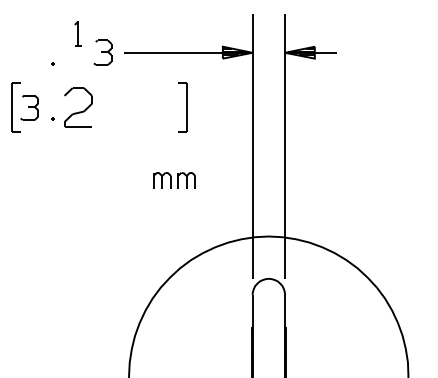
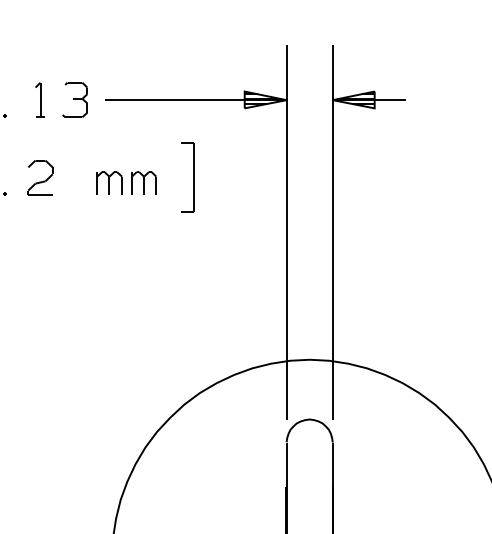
part: (77, 33) -> (39, 99), moved
part: (78, 107) -> (40, 177), size x0.62
part: (174, 180) -> (126, 183), moved

